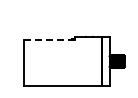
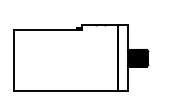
line: (49, 40) -> (47, 30), dashed -> solid

